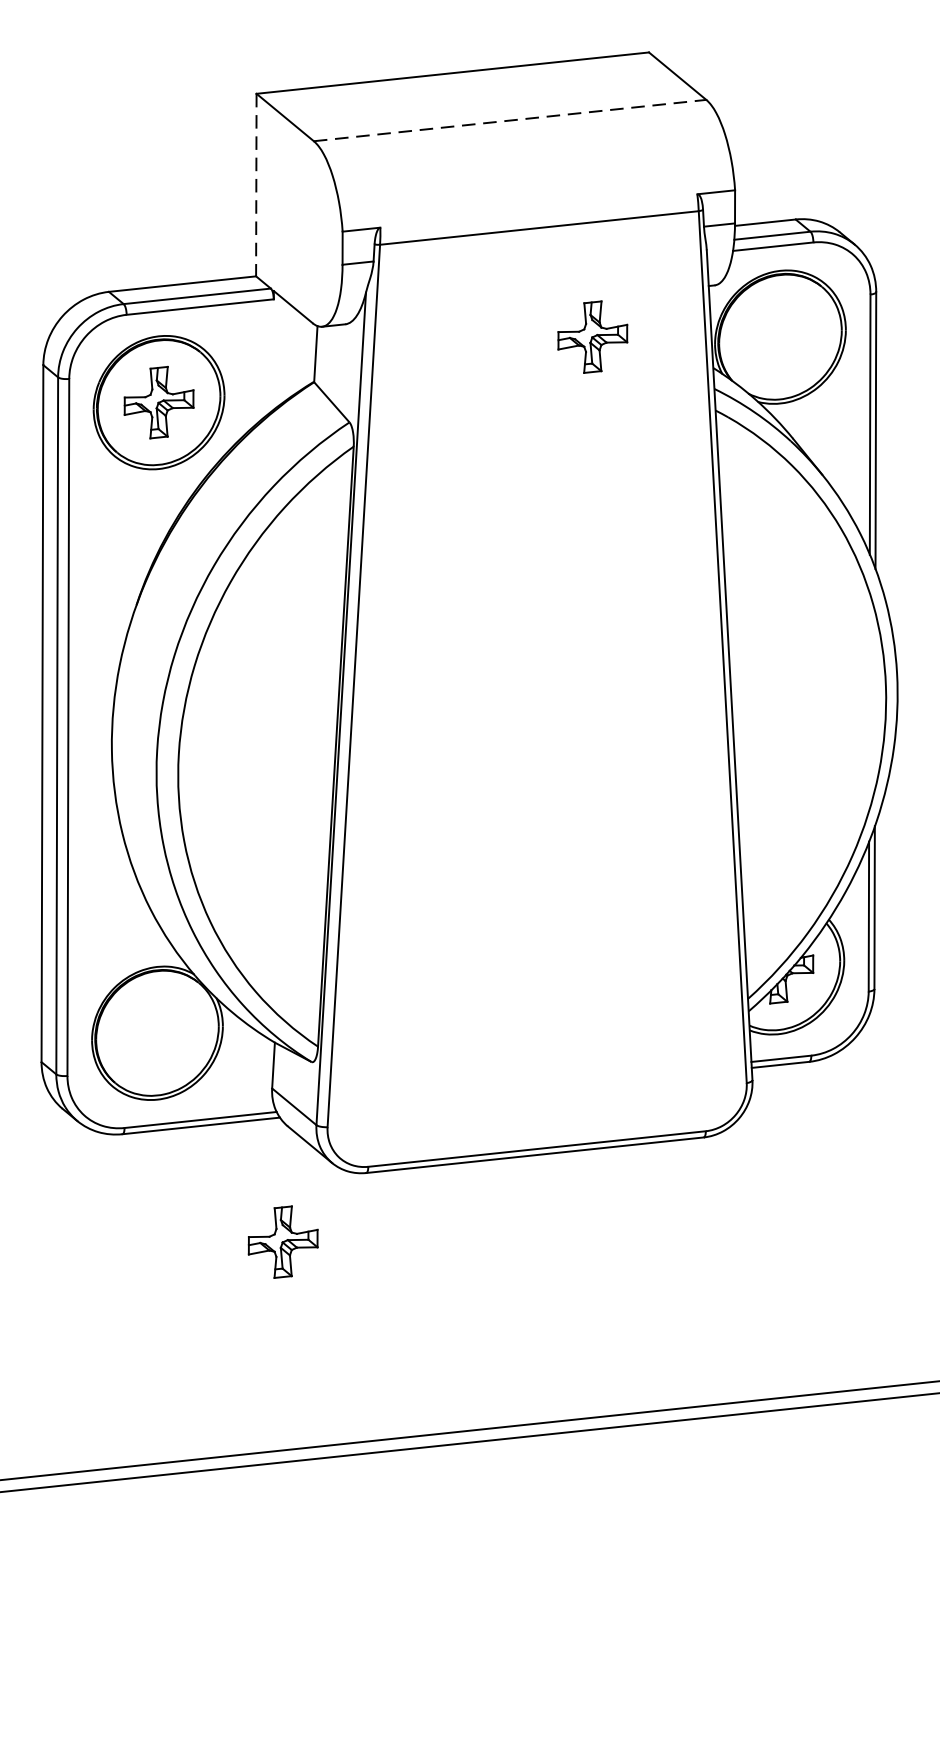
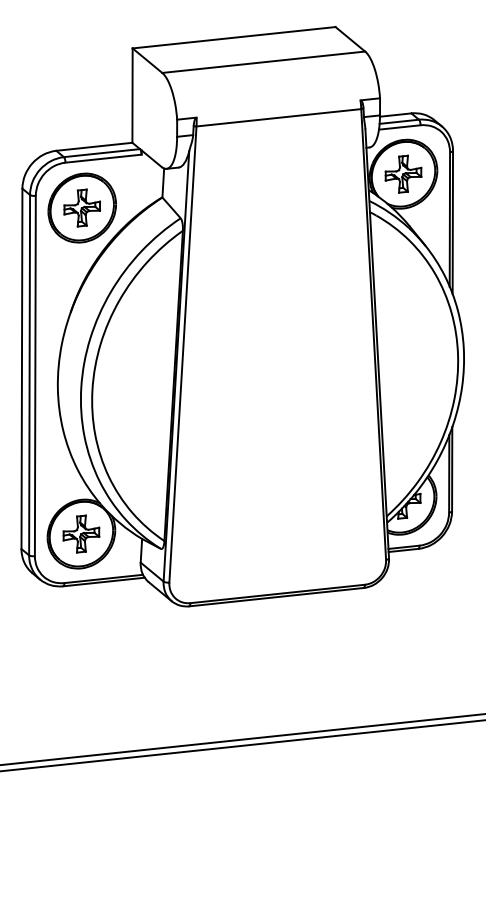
line: (511, 121) -> (264, 62), dashed -> solid
line: (256, 186) -> (132, 96), dashed -> solid
part: (592, 335) -> (403, 173), moved
part: (283, 1240) -> (81, 533), moved

